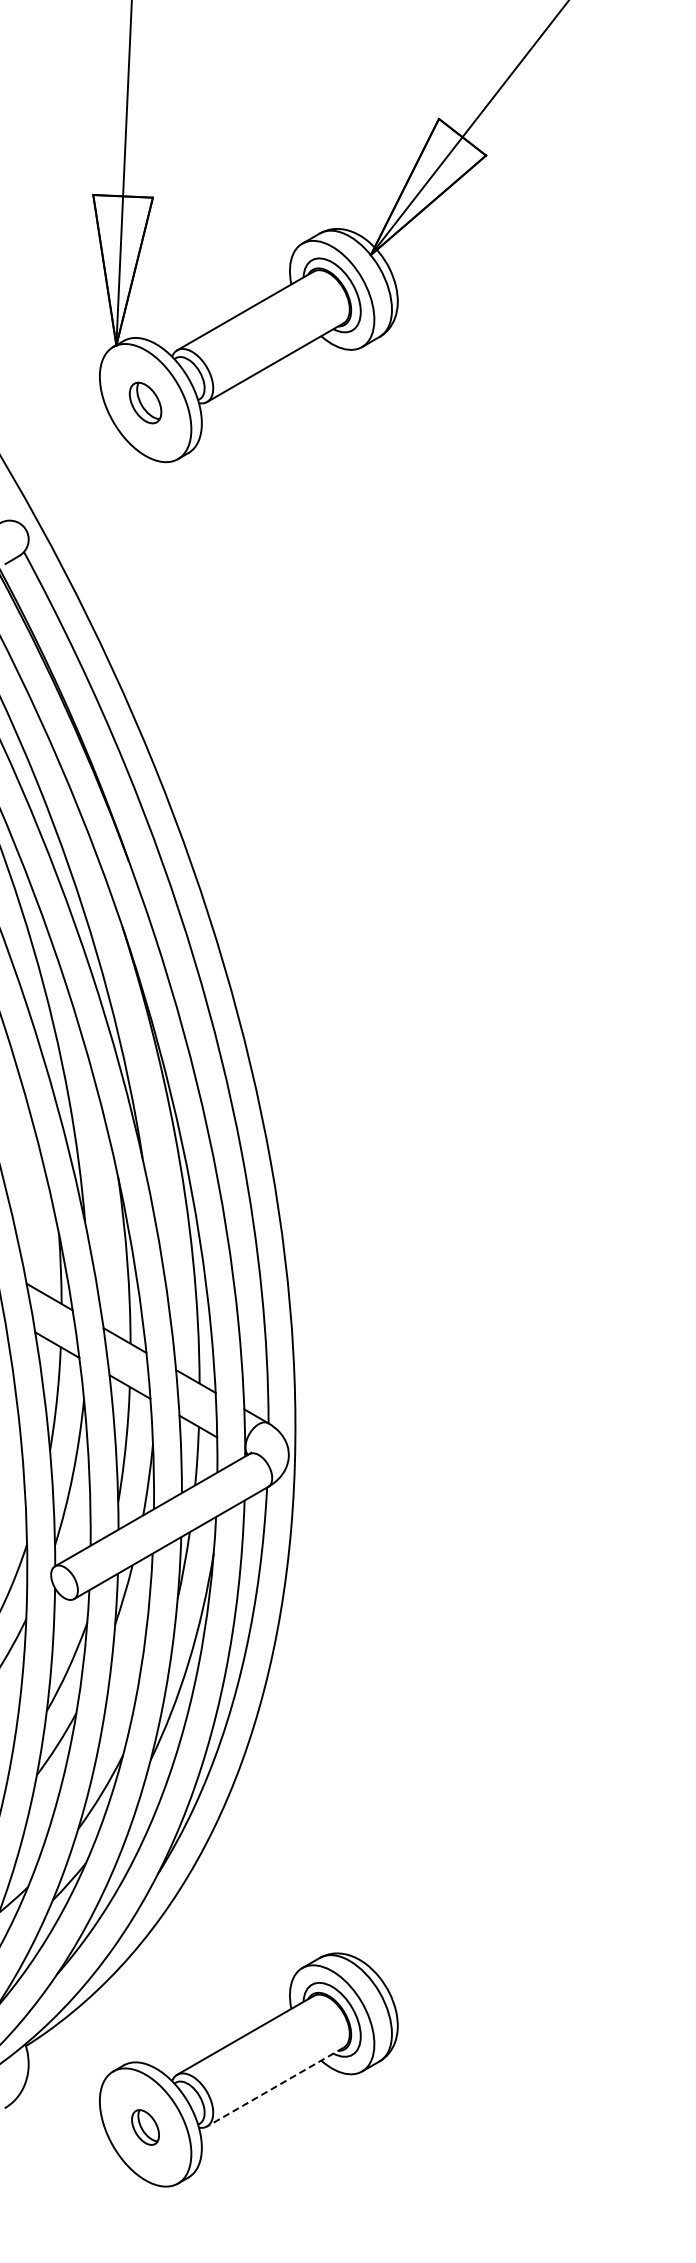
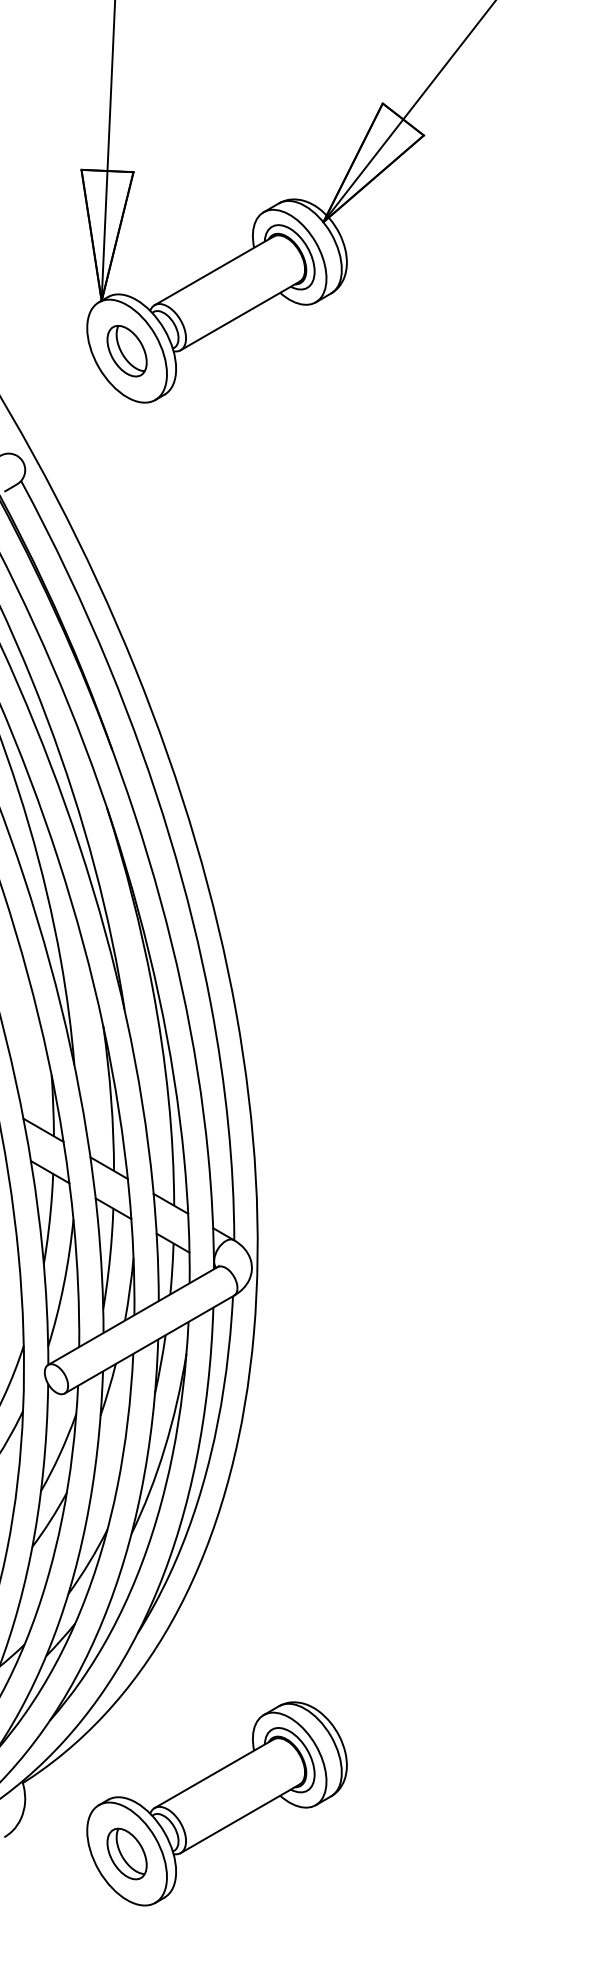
part: (145, 402) -> (127, 350), size x1.43
line: (275, 2087) -> (240, 1819), dashed -> solid
part: (145, 2127) -> (127, 1854), size x1.67

